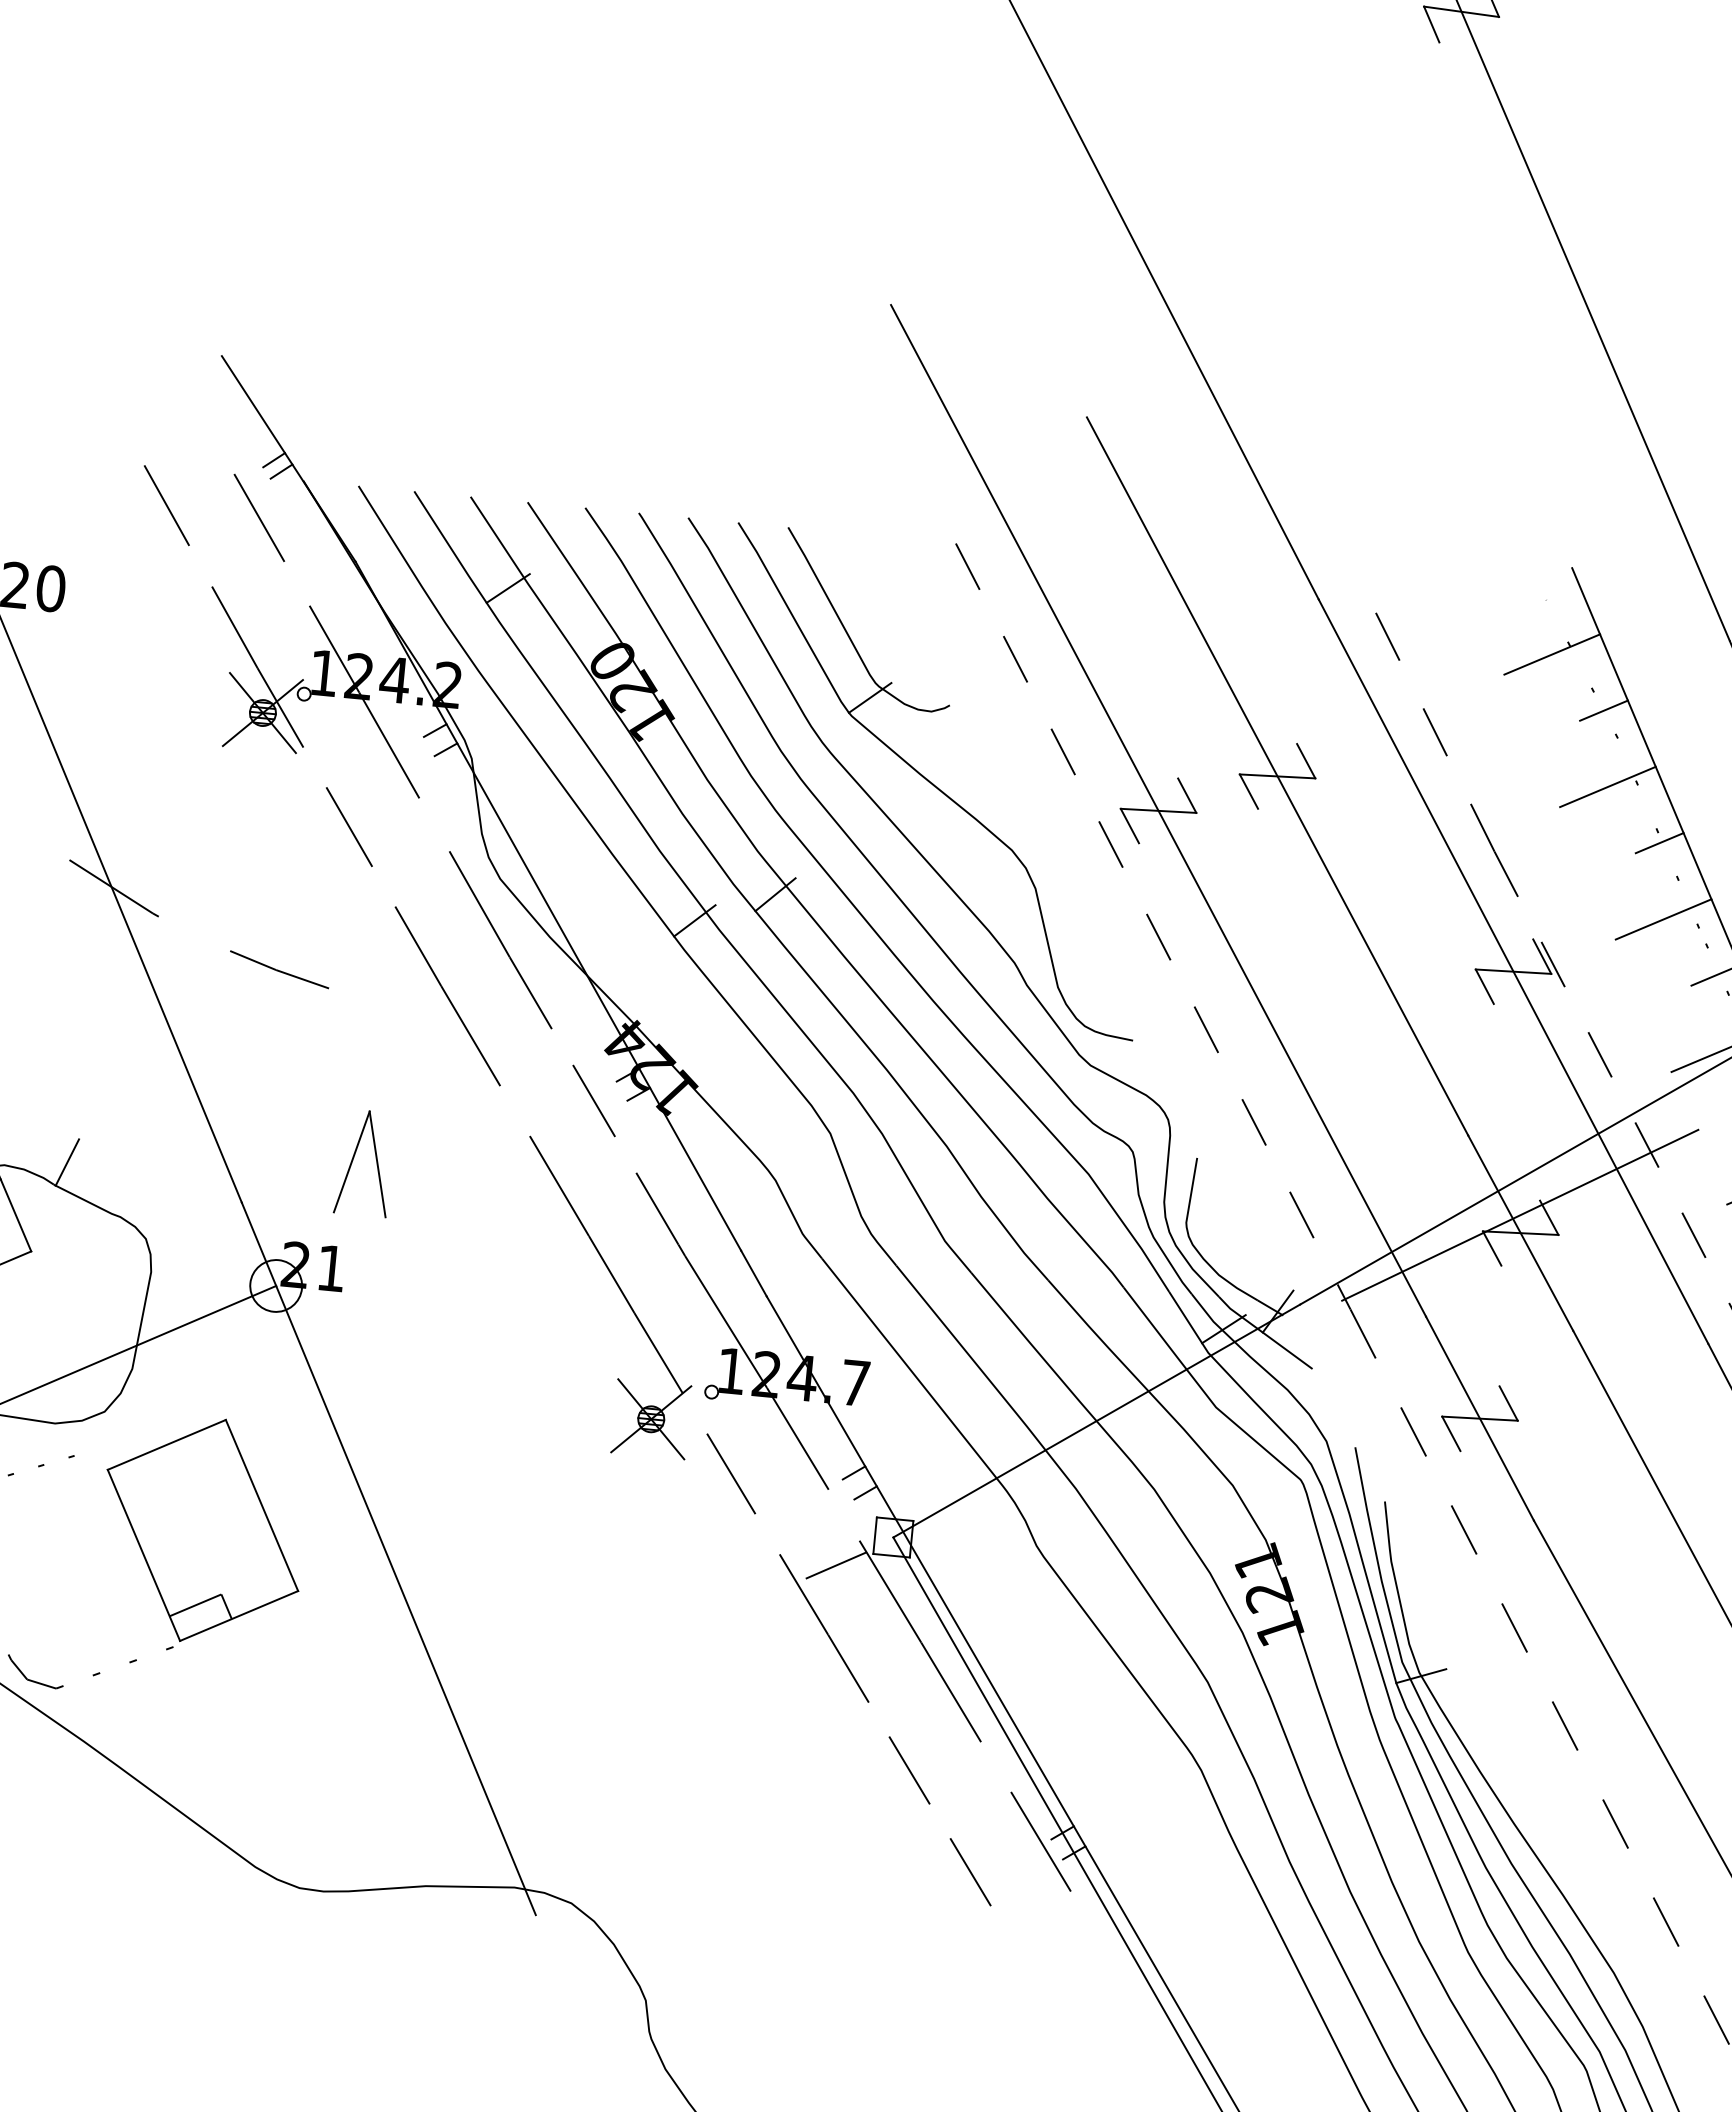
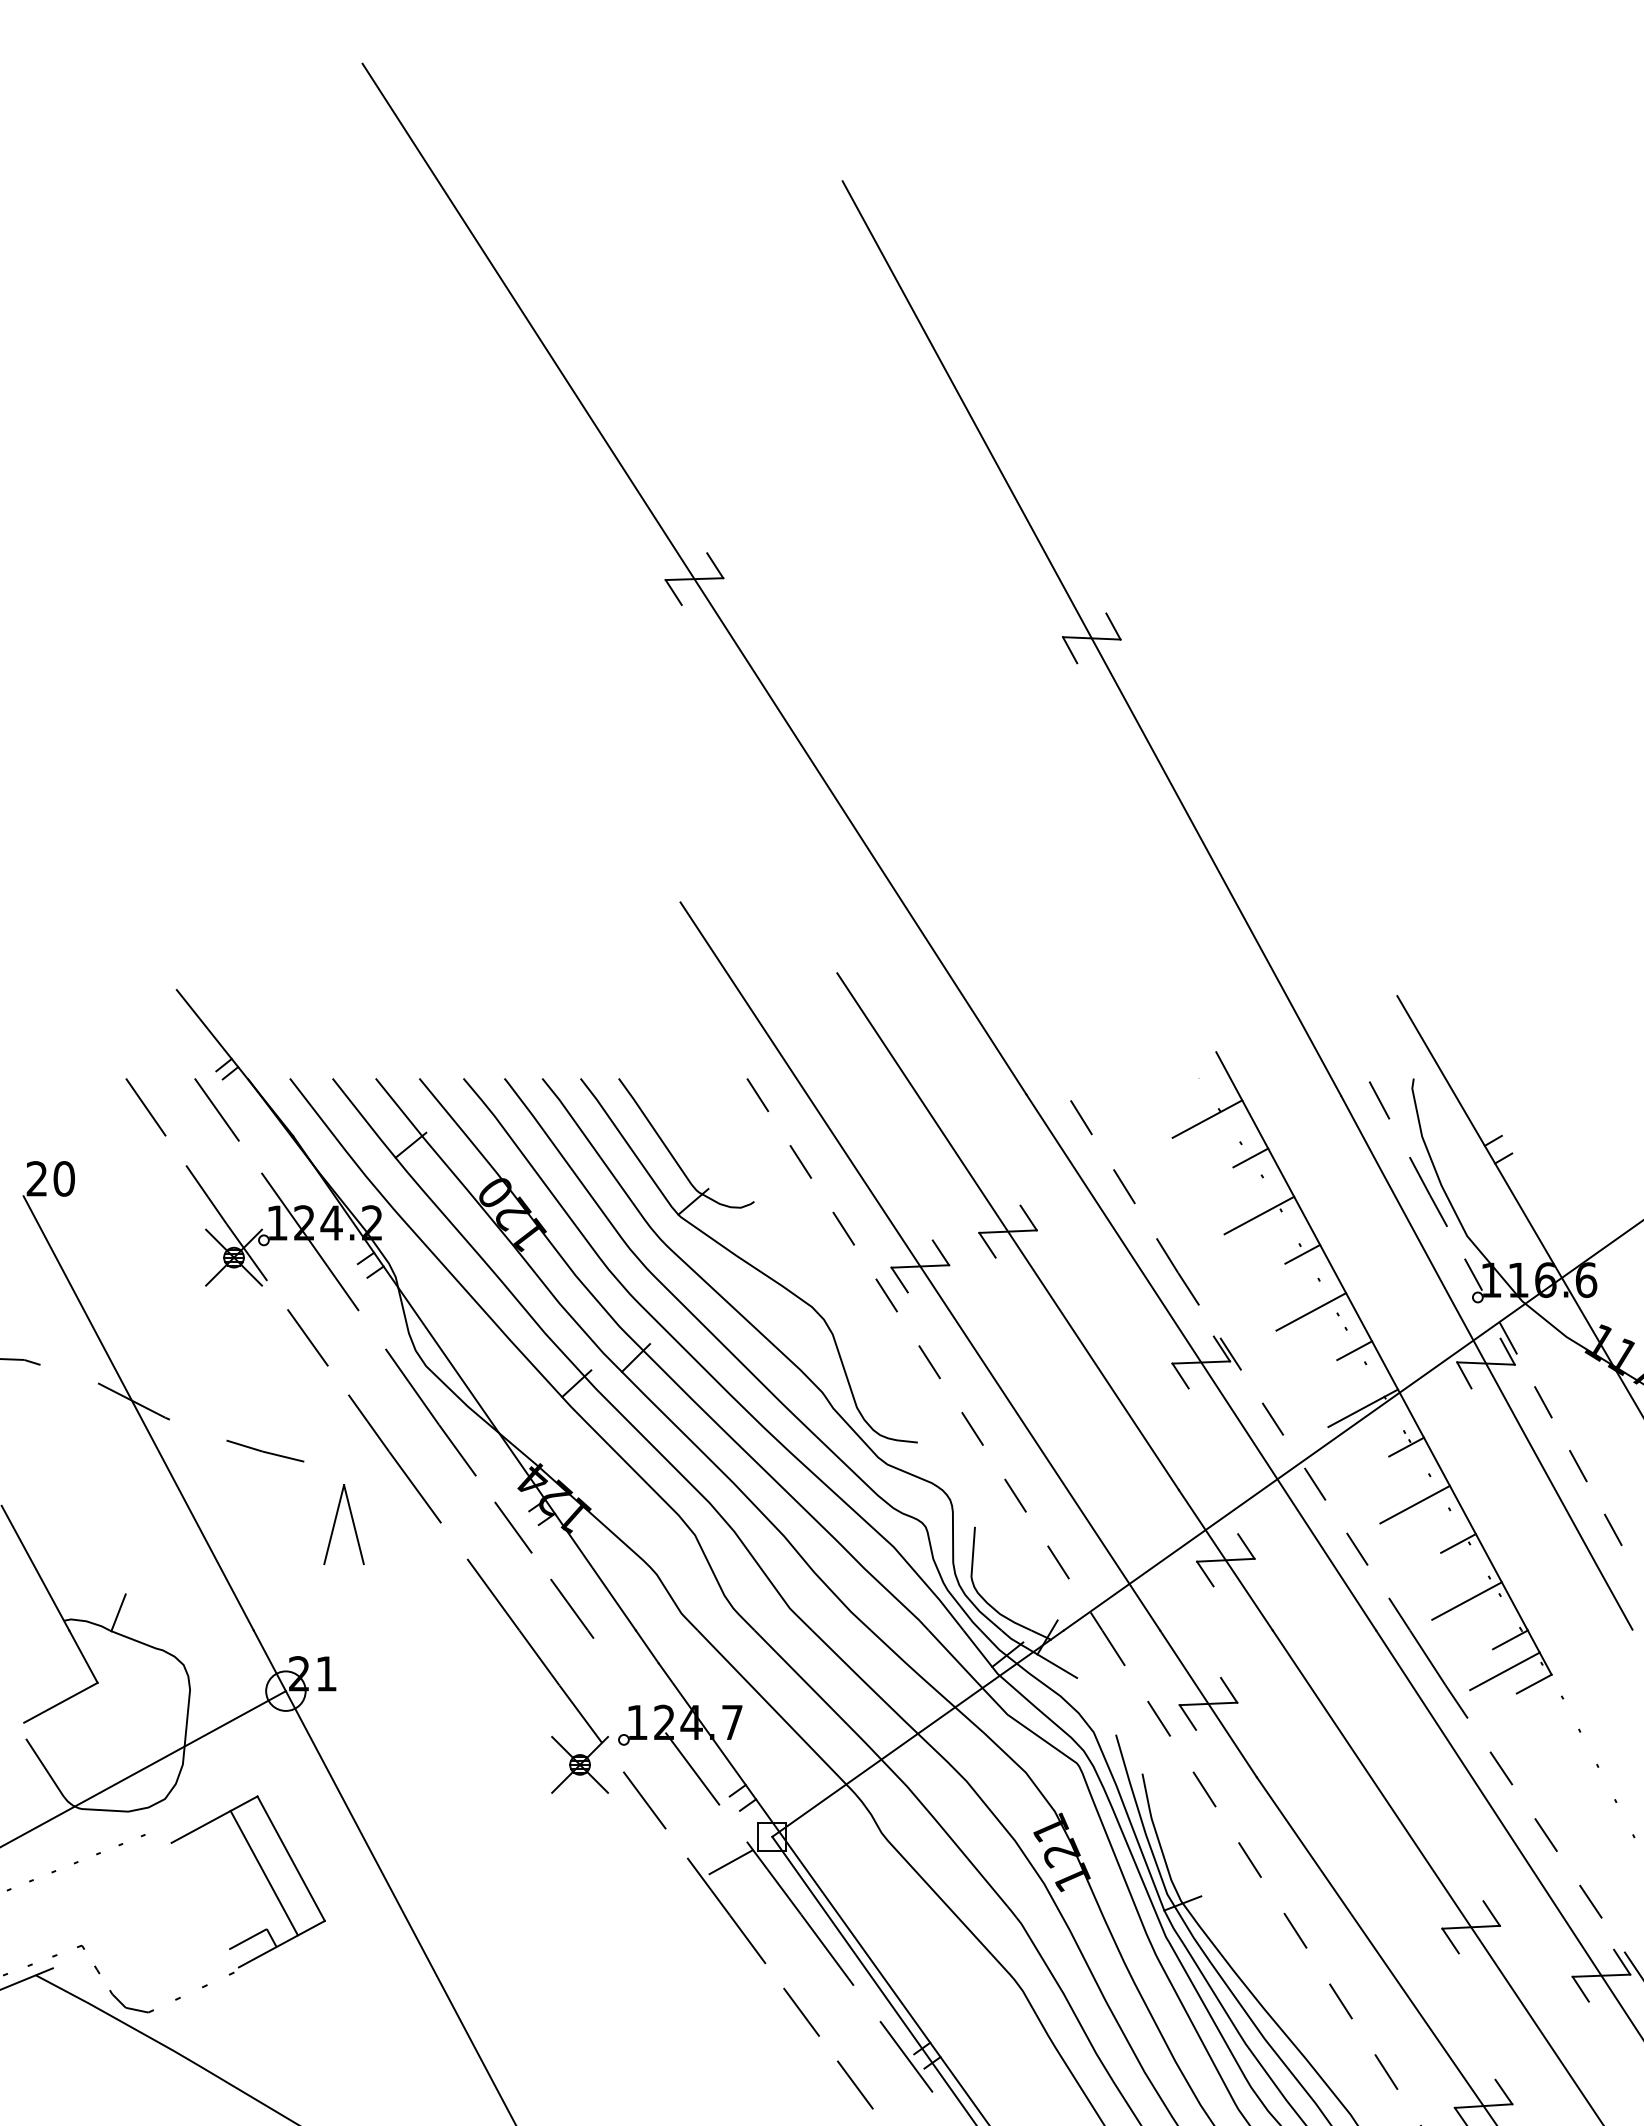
part: (353, 1161) -> (335, 1524), moved
line: (1519, 1214) -> (1223, 1546), removed
line: (725, 1321) -> (629, 1685), removed
line: (142, 1554) -> (263, 1872), moved

